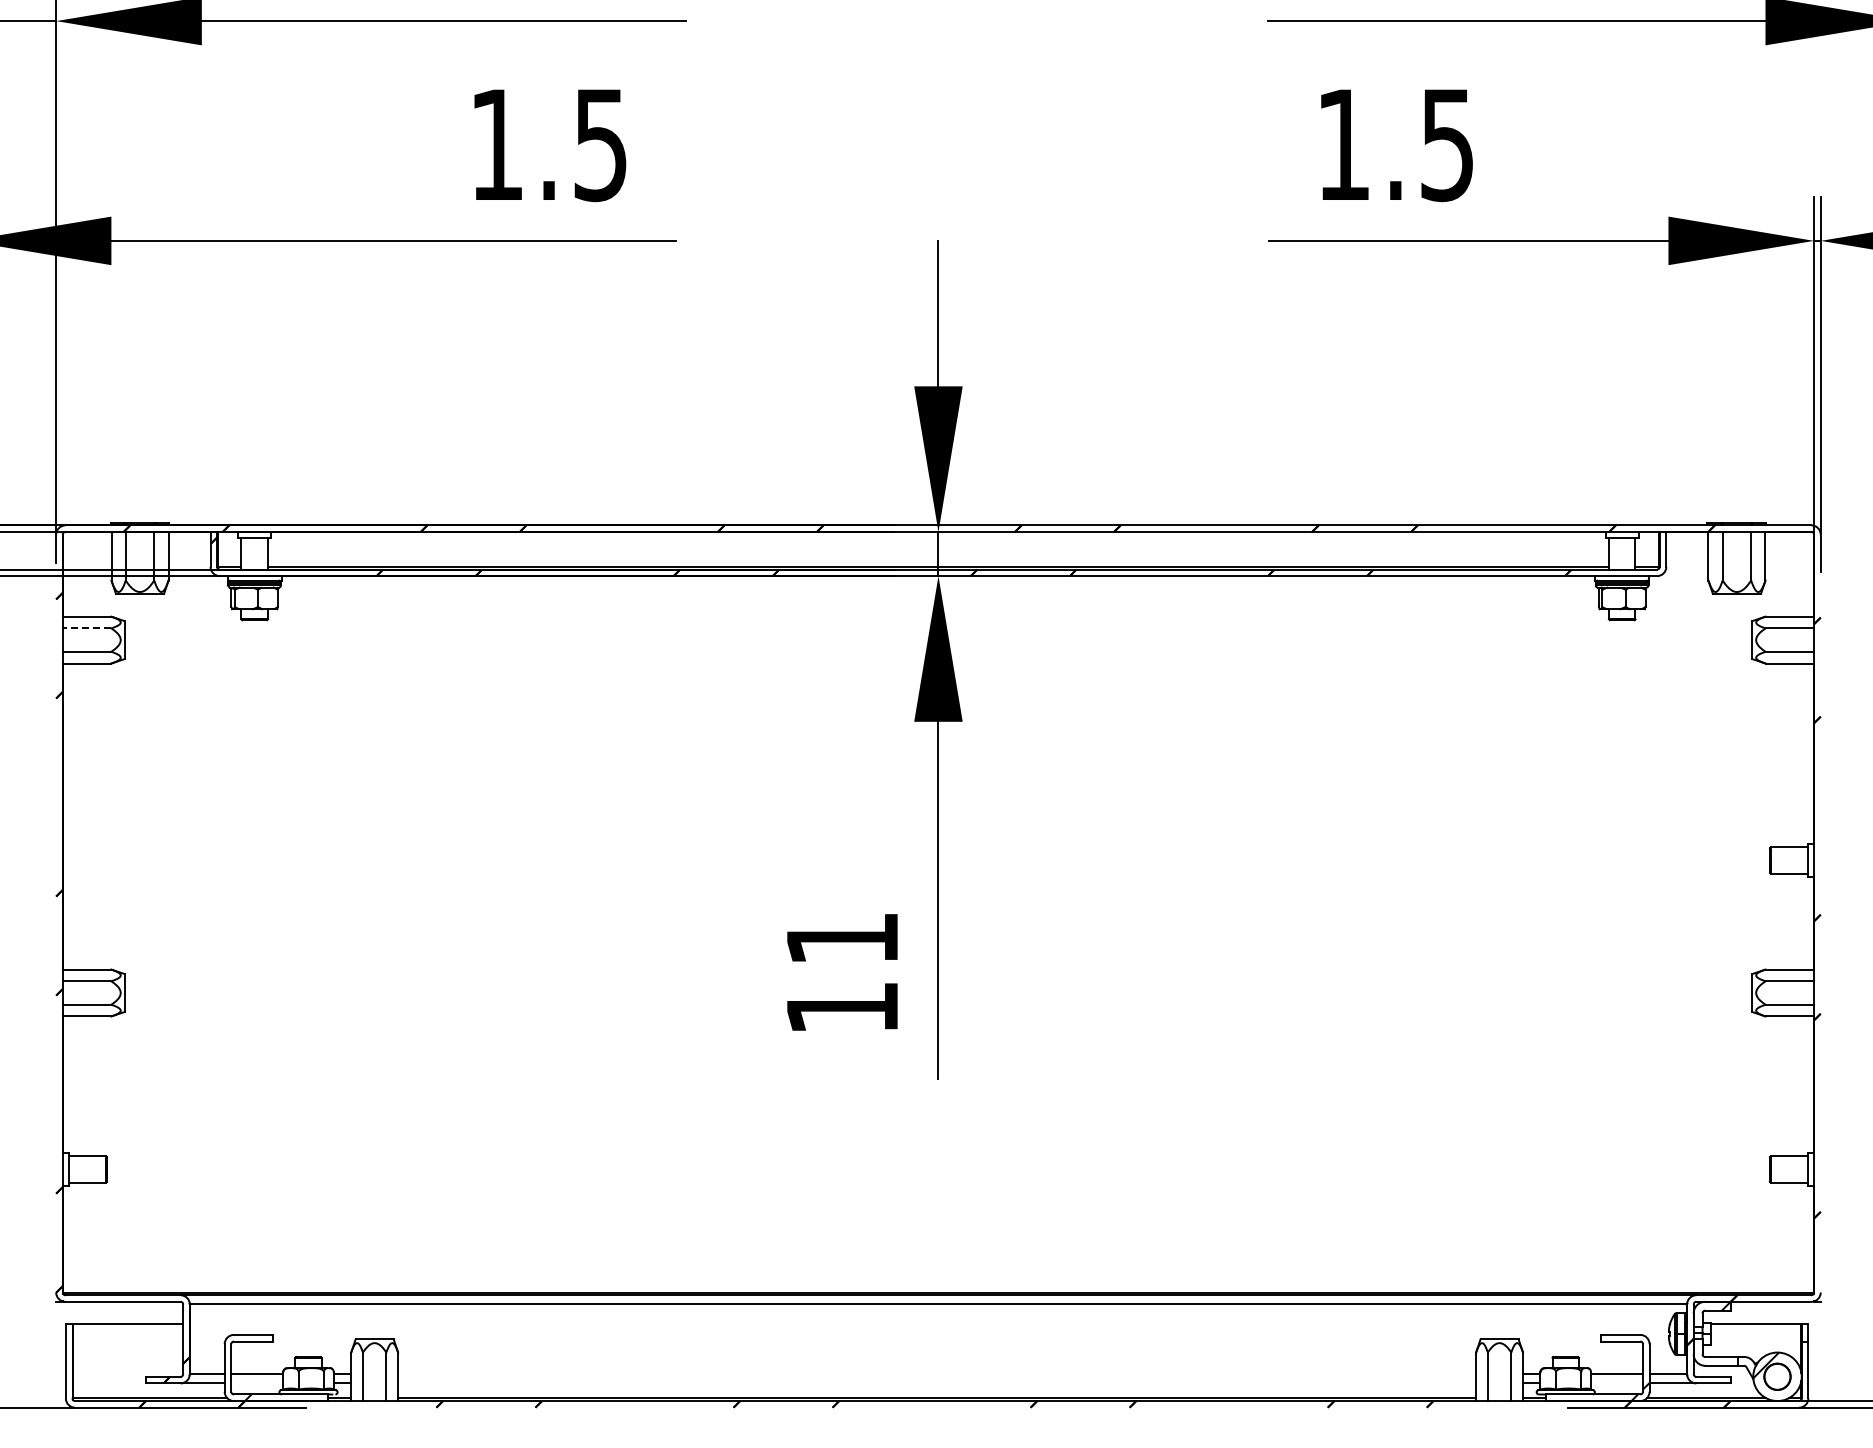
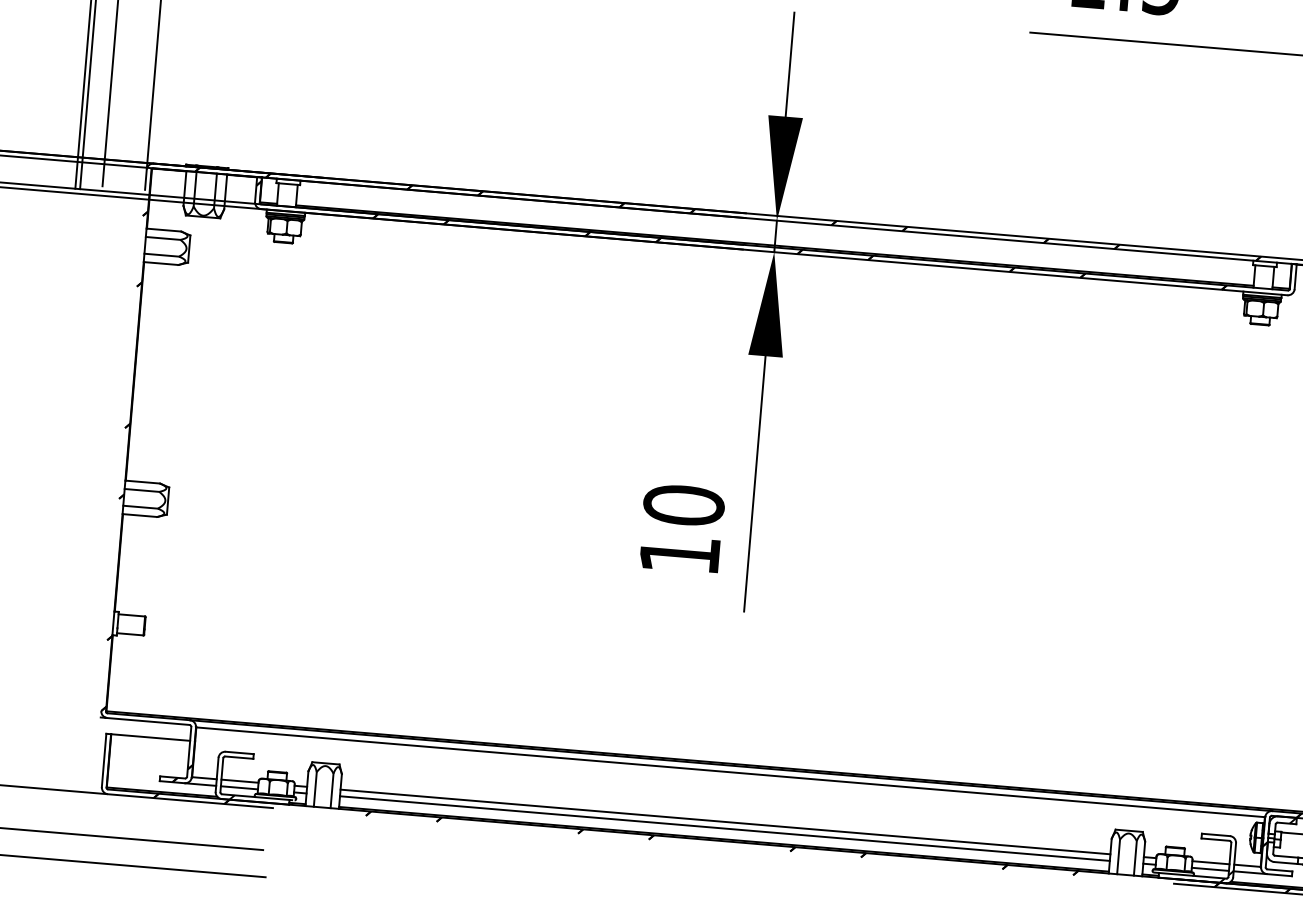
line: (86, 628) -> (162, 238), dashed -> solid
text: (842, 938) -> (684, 505), 11 -> 10
line: (937, 1374) -> (725, 822), added
line: (257, 1383) -> (239, 787), added
line: (937, 1383) -> (725, 828), added
line: (1616, 1383) -> (1210, 869), added

